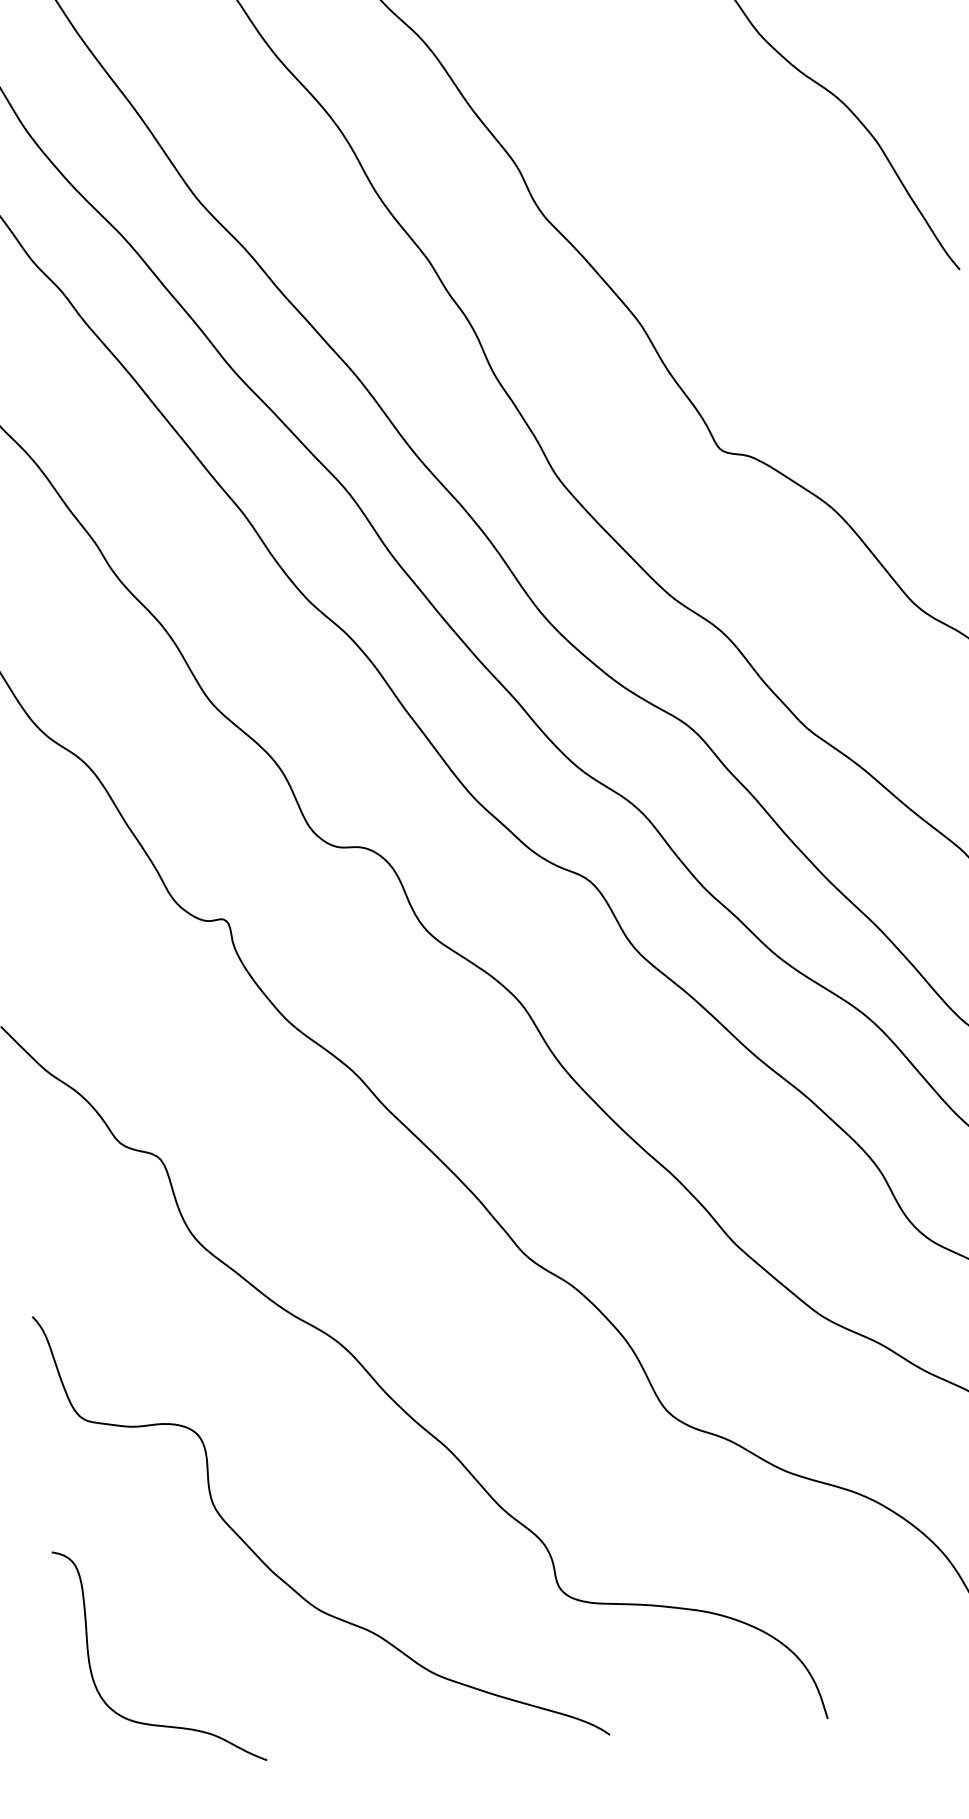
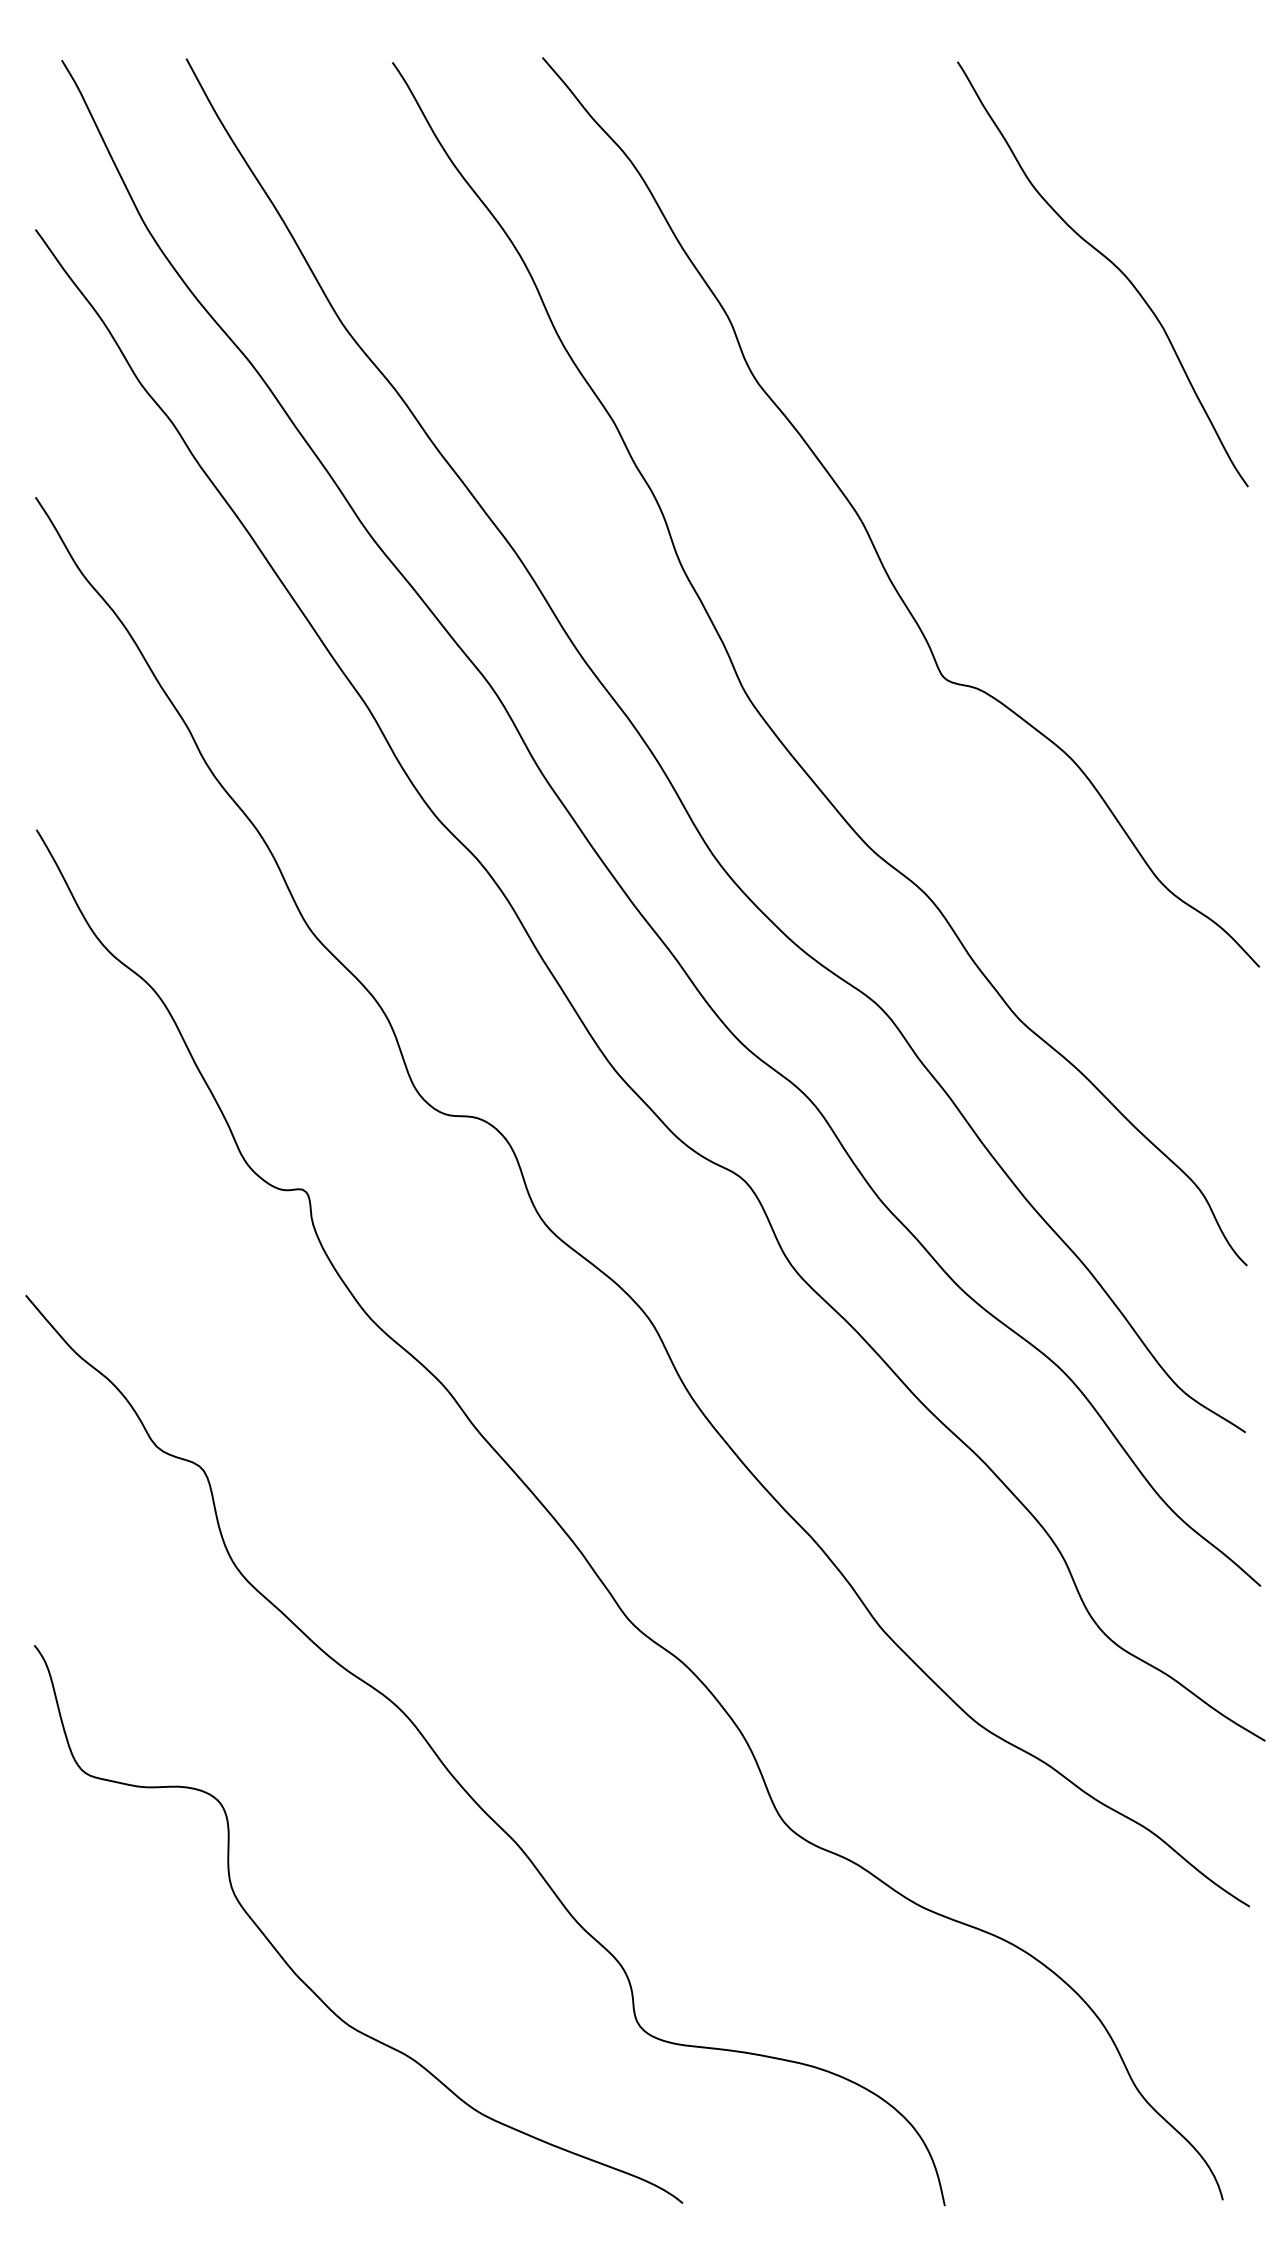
curve: (149, 1723) -> (133, 2143), removed

